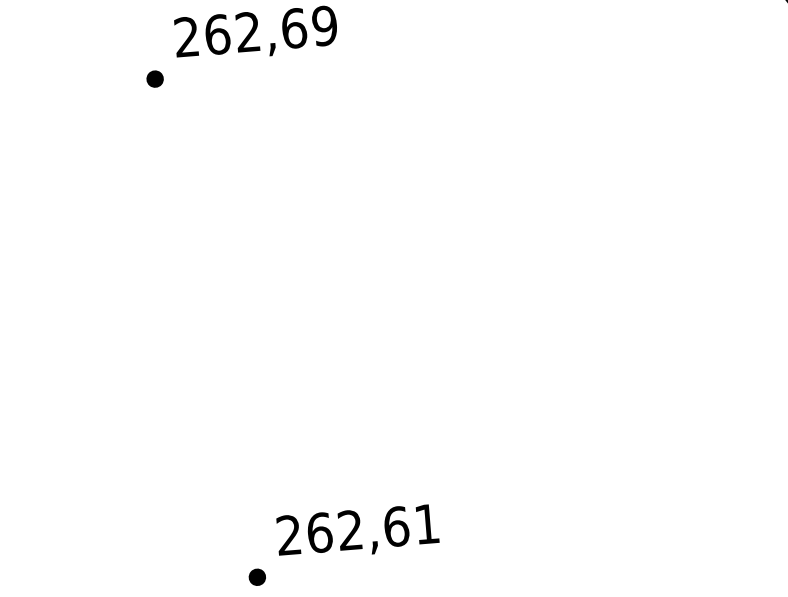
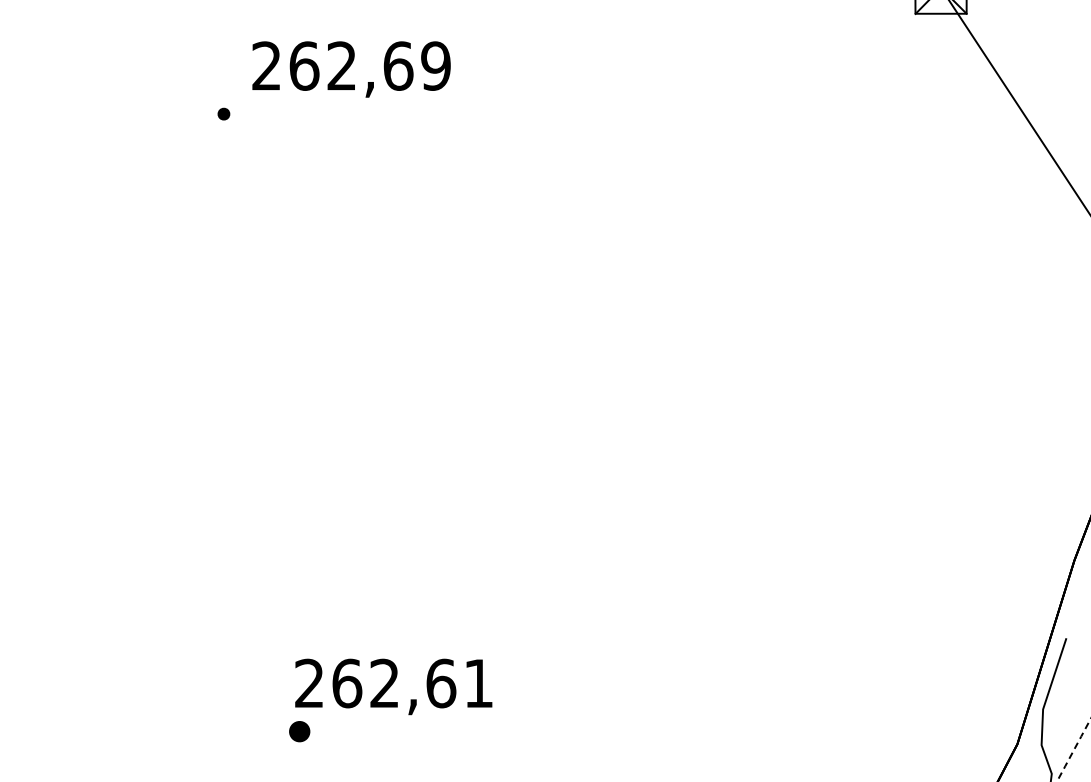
part: (154, 78) -> (223, 113), size x0.6
text: (357, 532) -> (393, 686), moved

